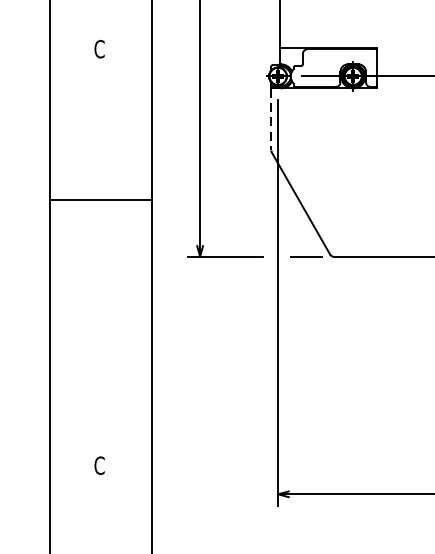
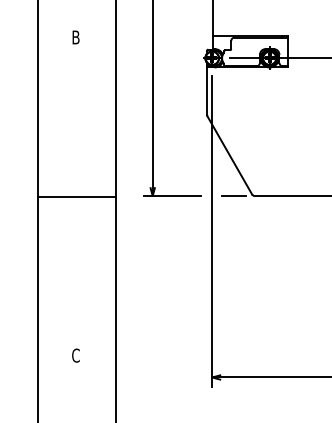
text: (99, 49) -> (75, 37), C -> B
line: (271, 119) -> (207, 91), dashed -> solid
line: (101, 199) -> (77, 196), moved

